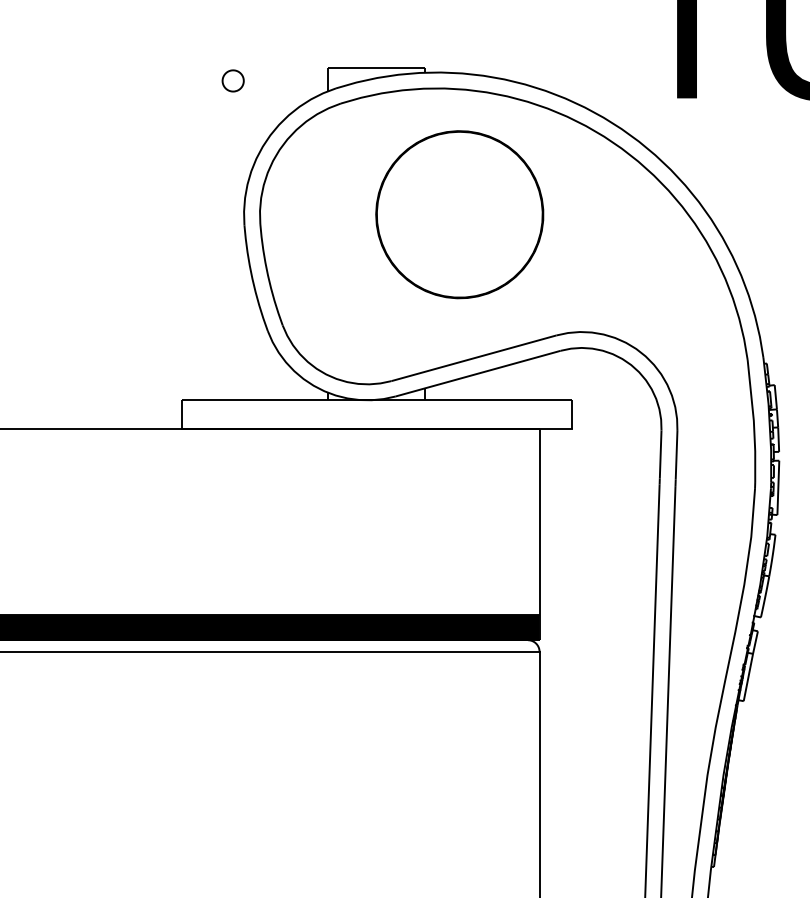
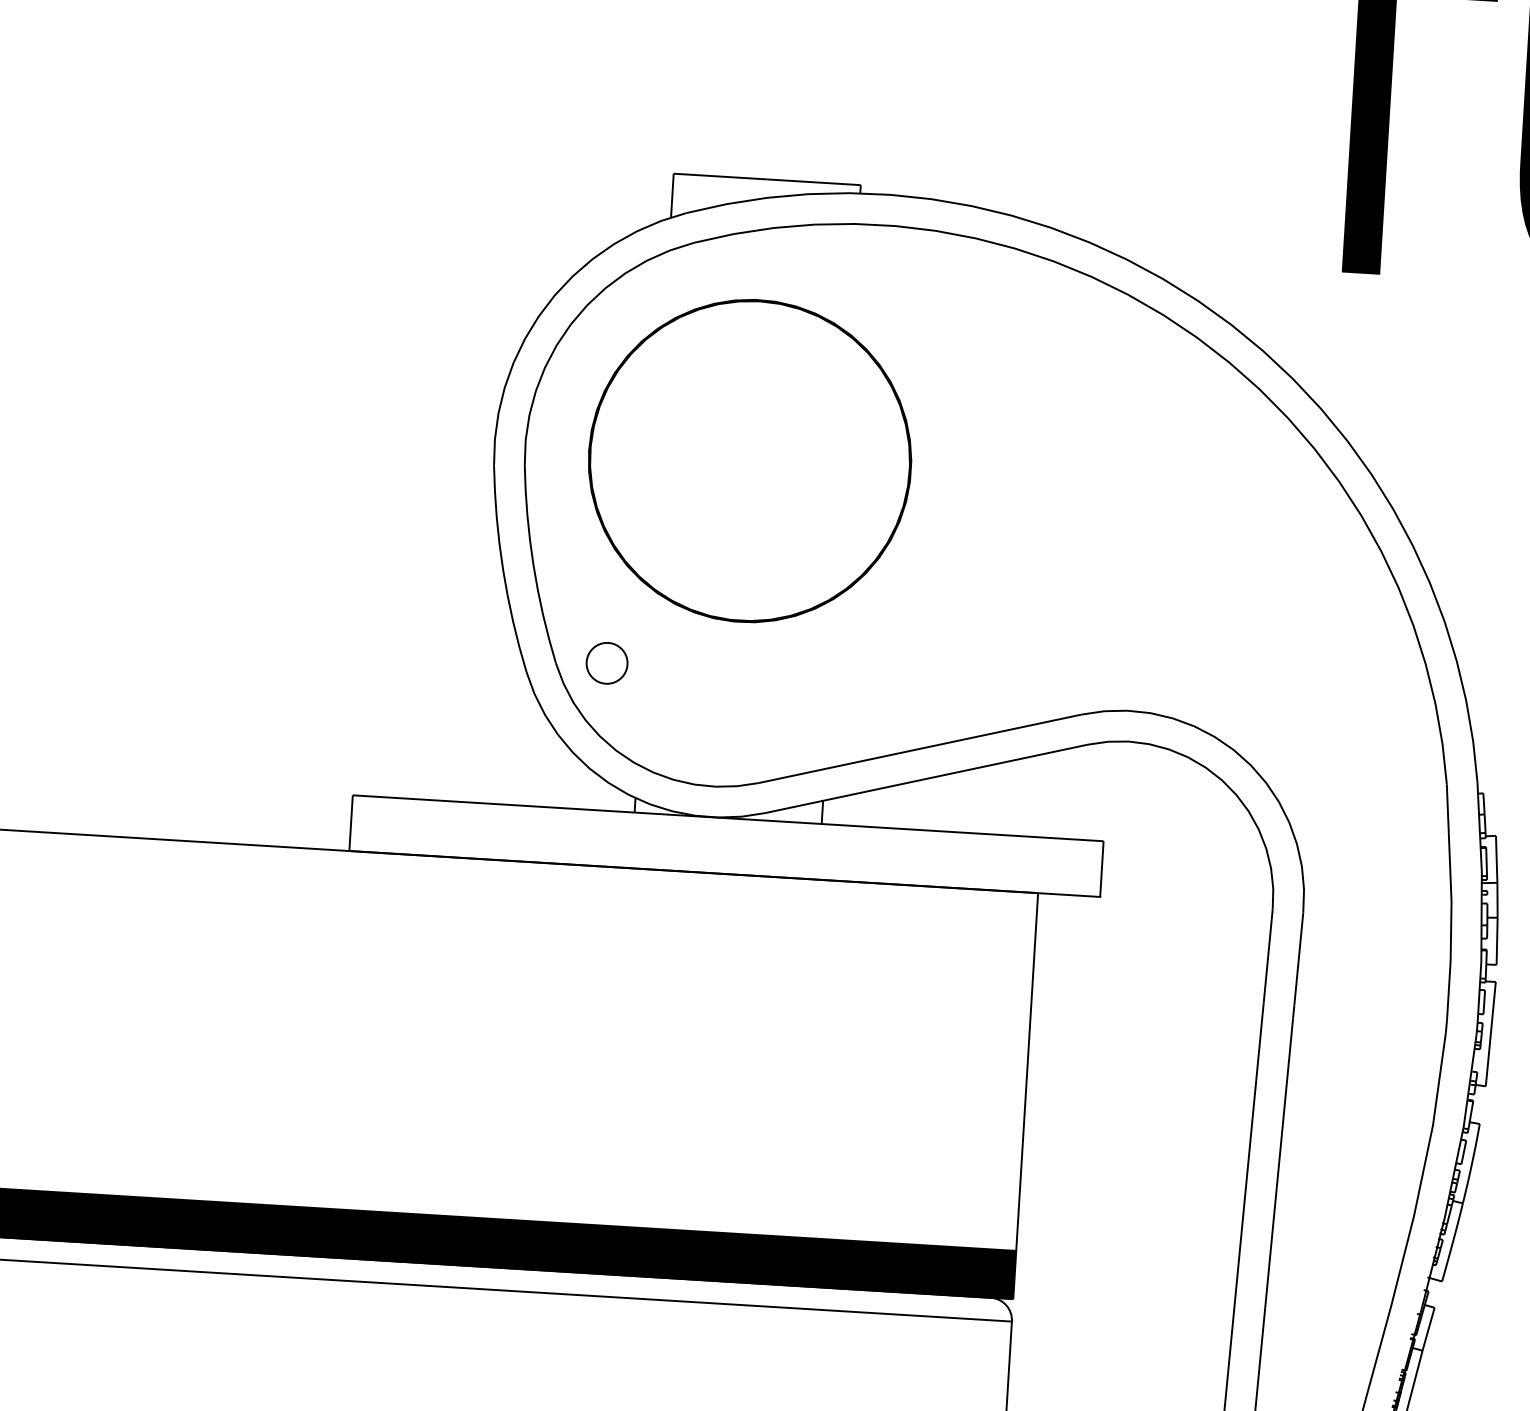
part: (232, 80) -> (605, 662), moved
part: (459, 214) -> (749, 460), moved

